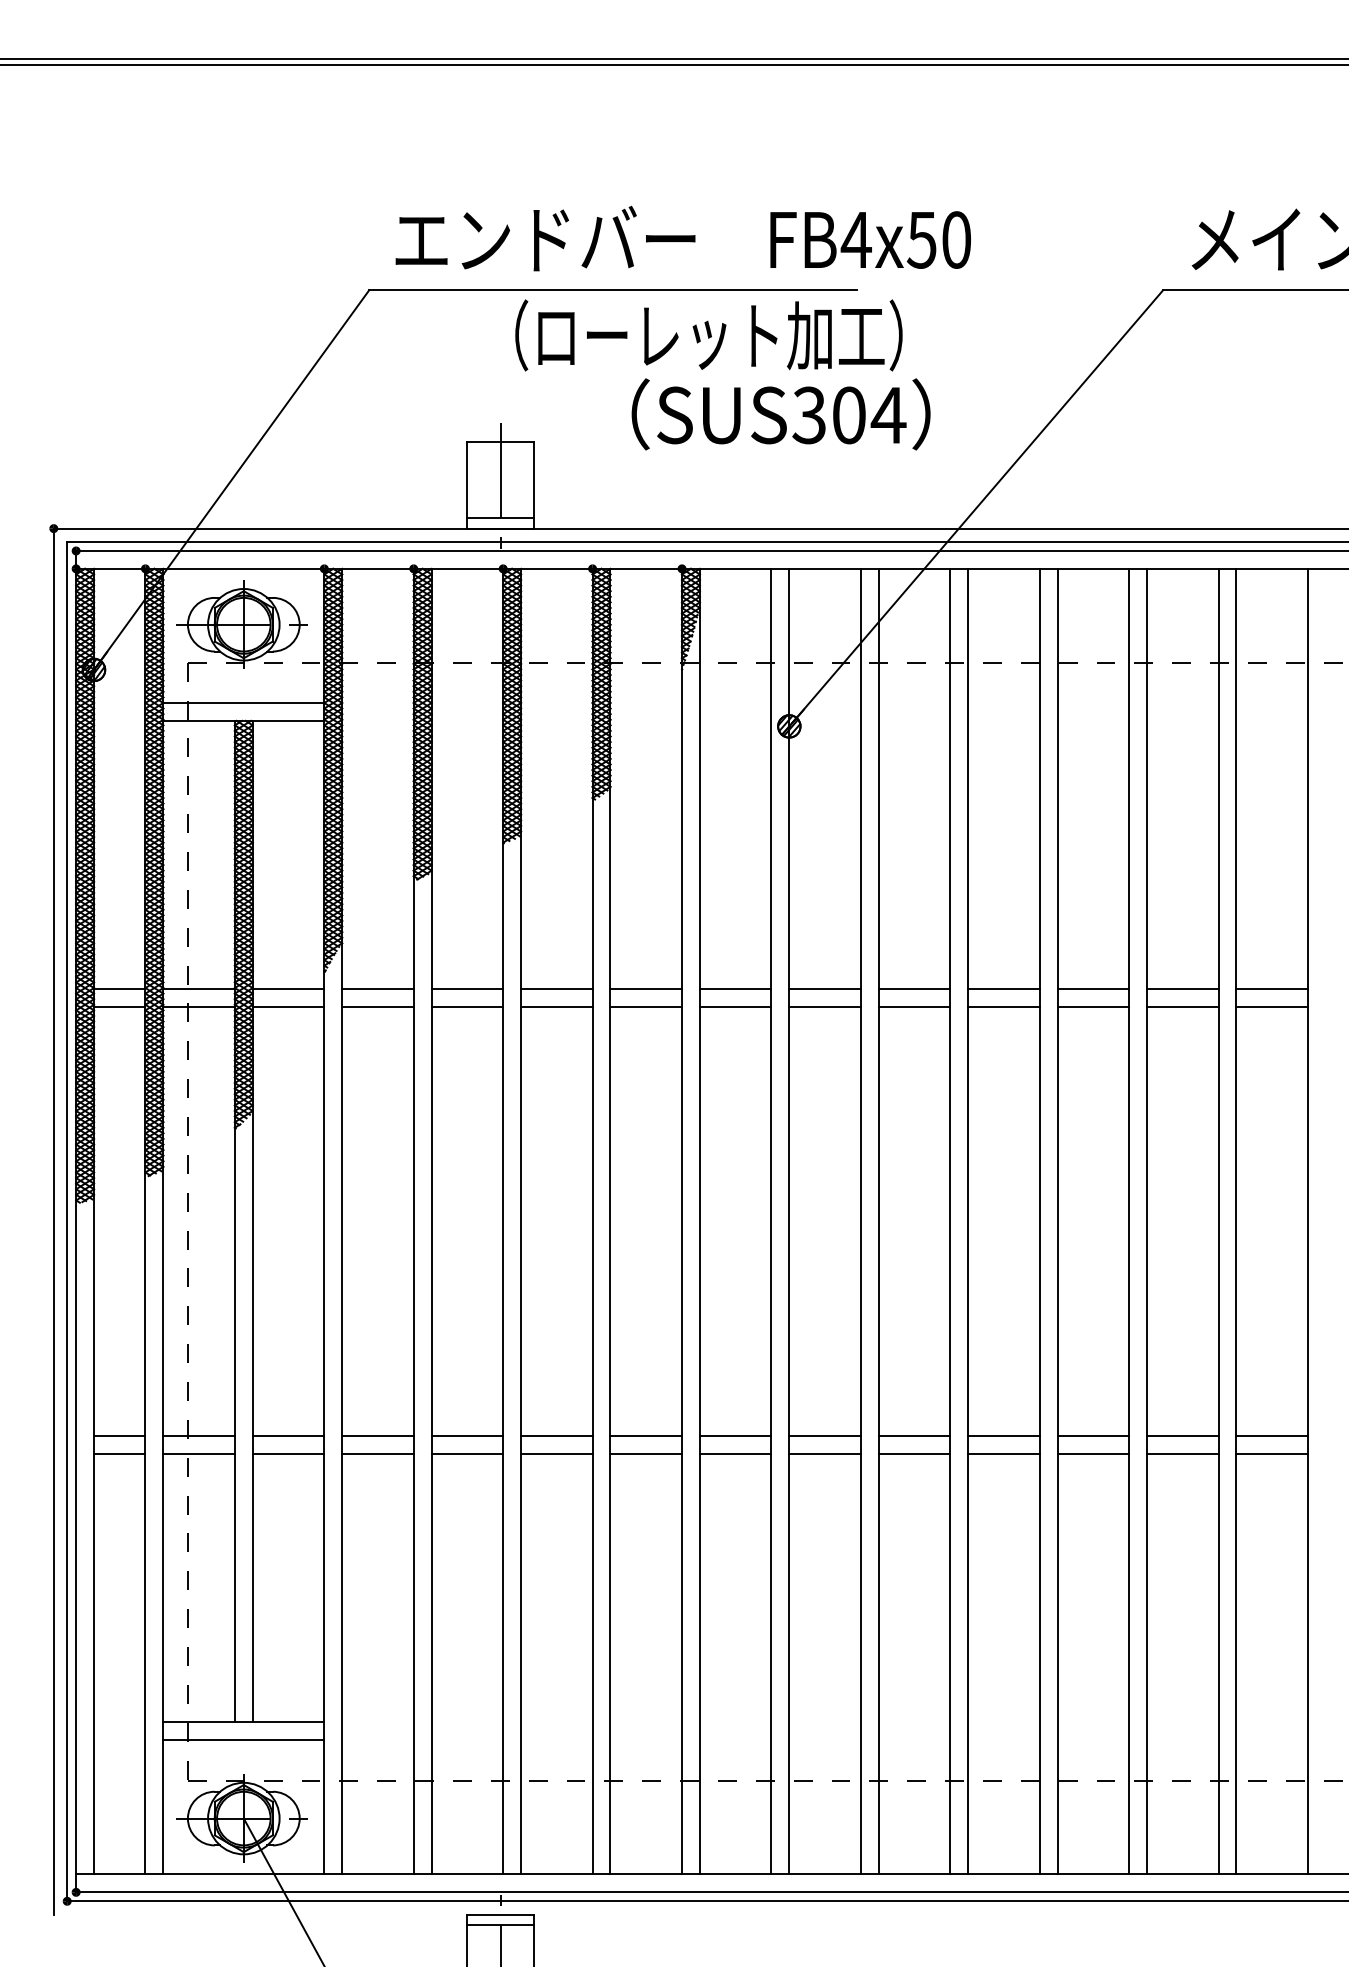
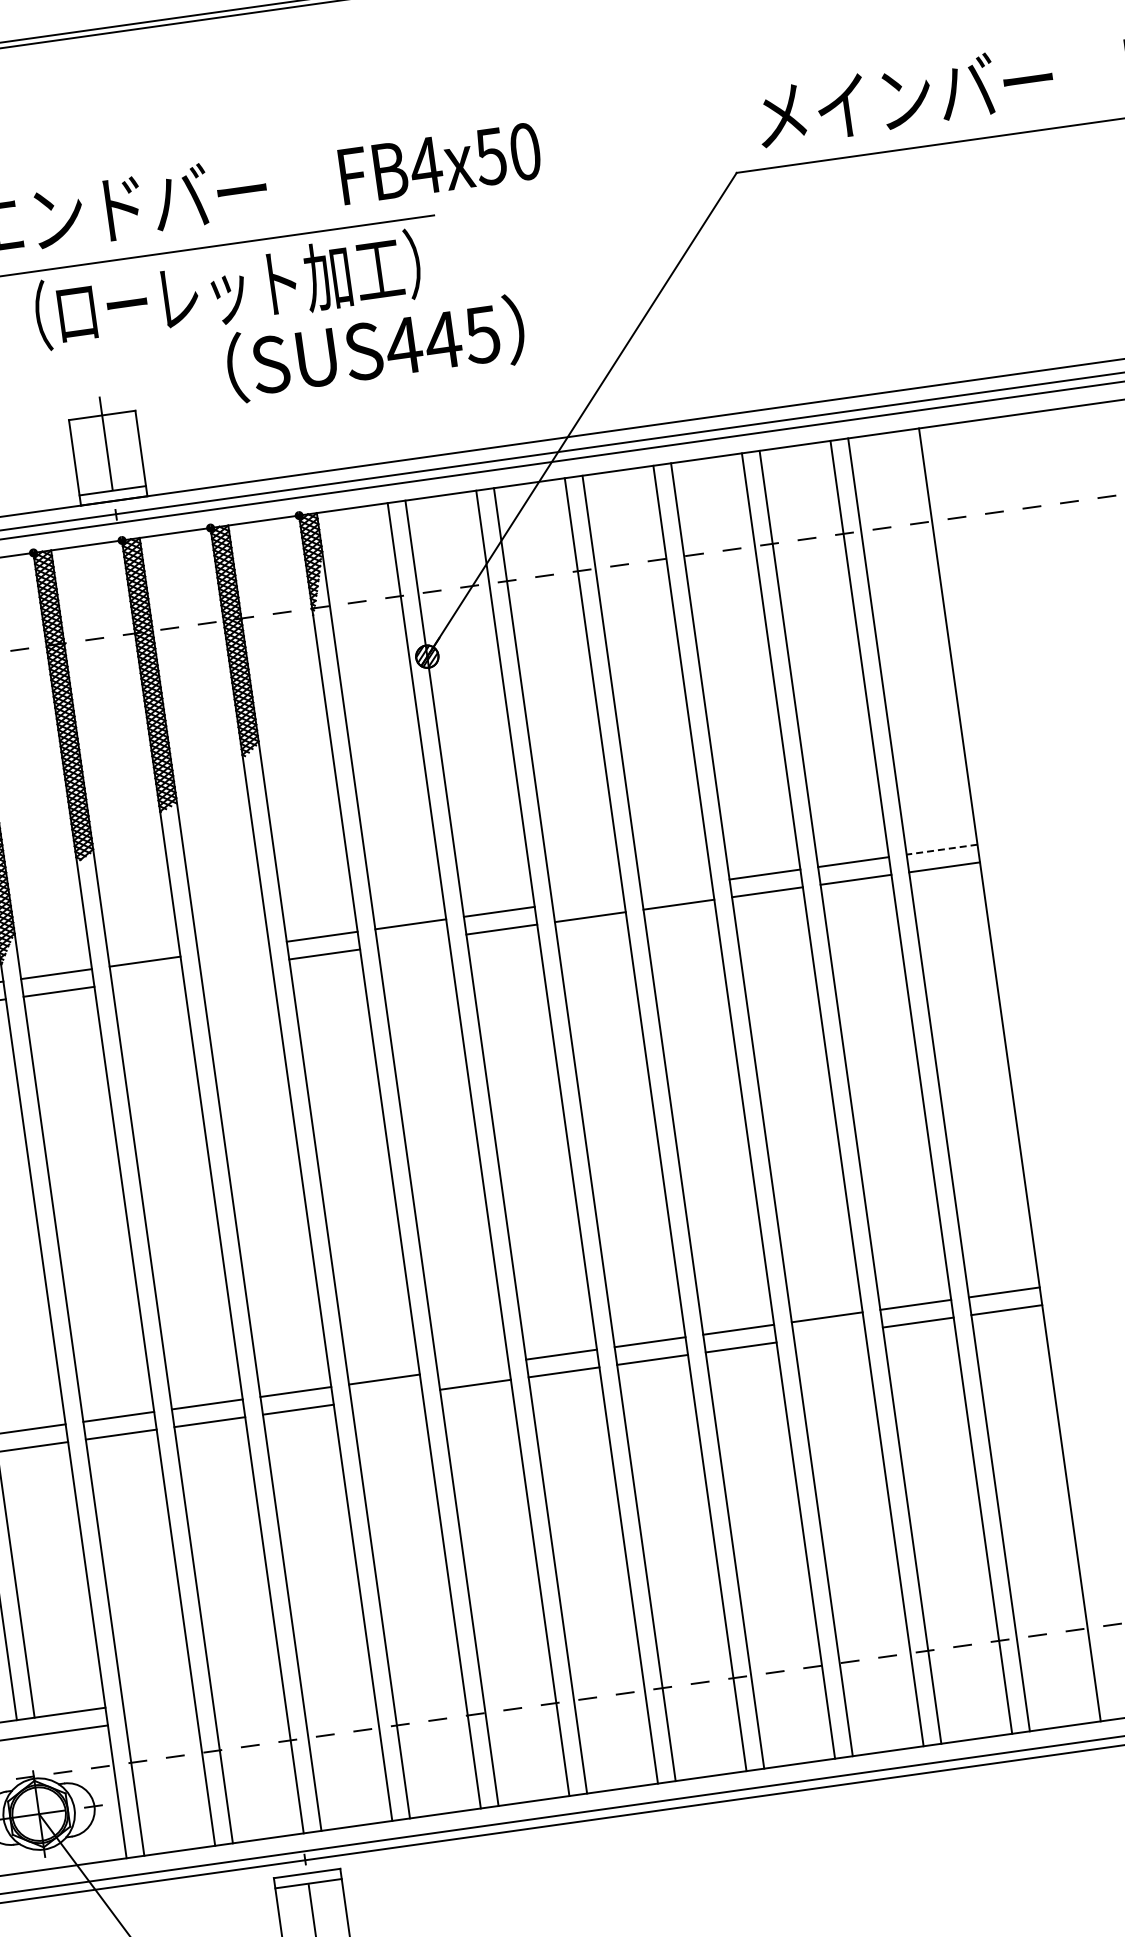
text: (708, 335) -> (227, 289), moved
text: (848, 415) -> (442, 340), SUS304 -> SUS445
line: (556, 989) -> (233, 949), removed
line: (914, 989) -> (587, 899), removed
line: (1003, 989) -> (676, 887), removed
line: (1272, 989) -> (942, 849), solid -> dashed
line: (467, 1007) -> (147, 979), removed
line: (556, 1007) -> (235, 967), removed
line: (735, 1007) -> (413, 942), removed
line: (735, 1436) -> (472, 1367), removed
line: (646, 1454) -> (387, 1397), removed
line: (1093, 1454) -> (829, 1335), removed

